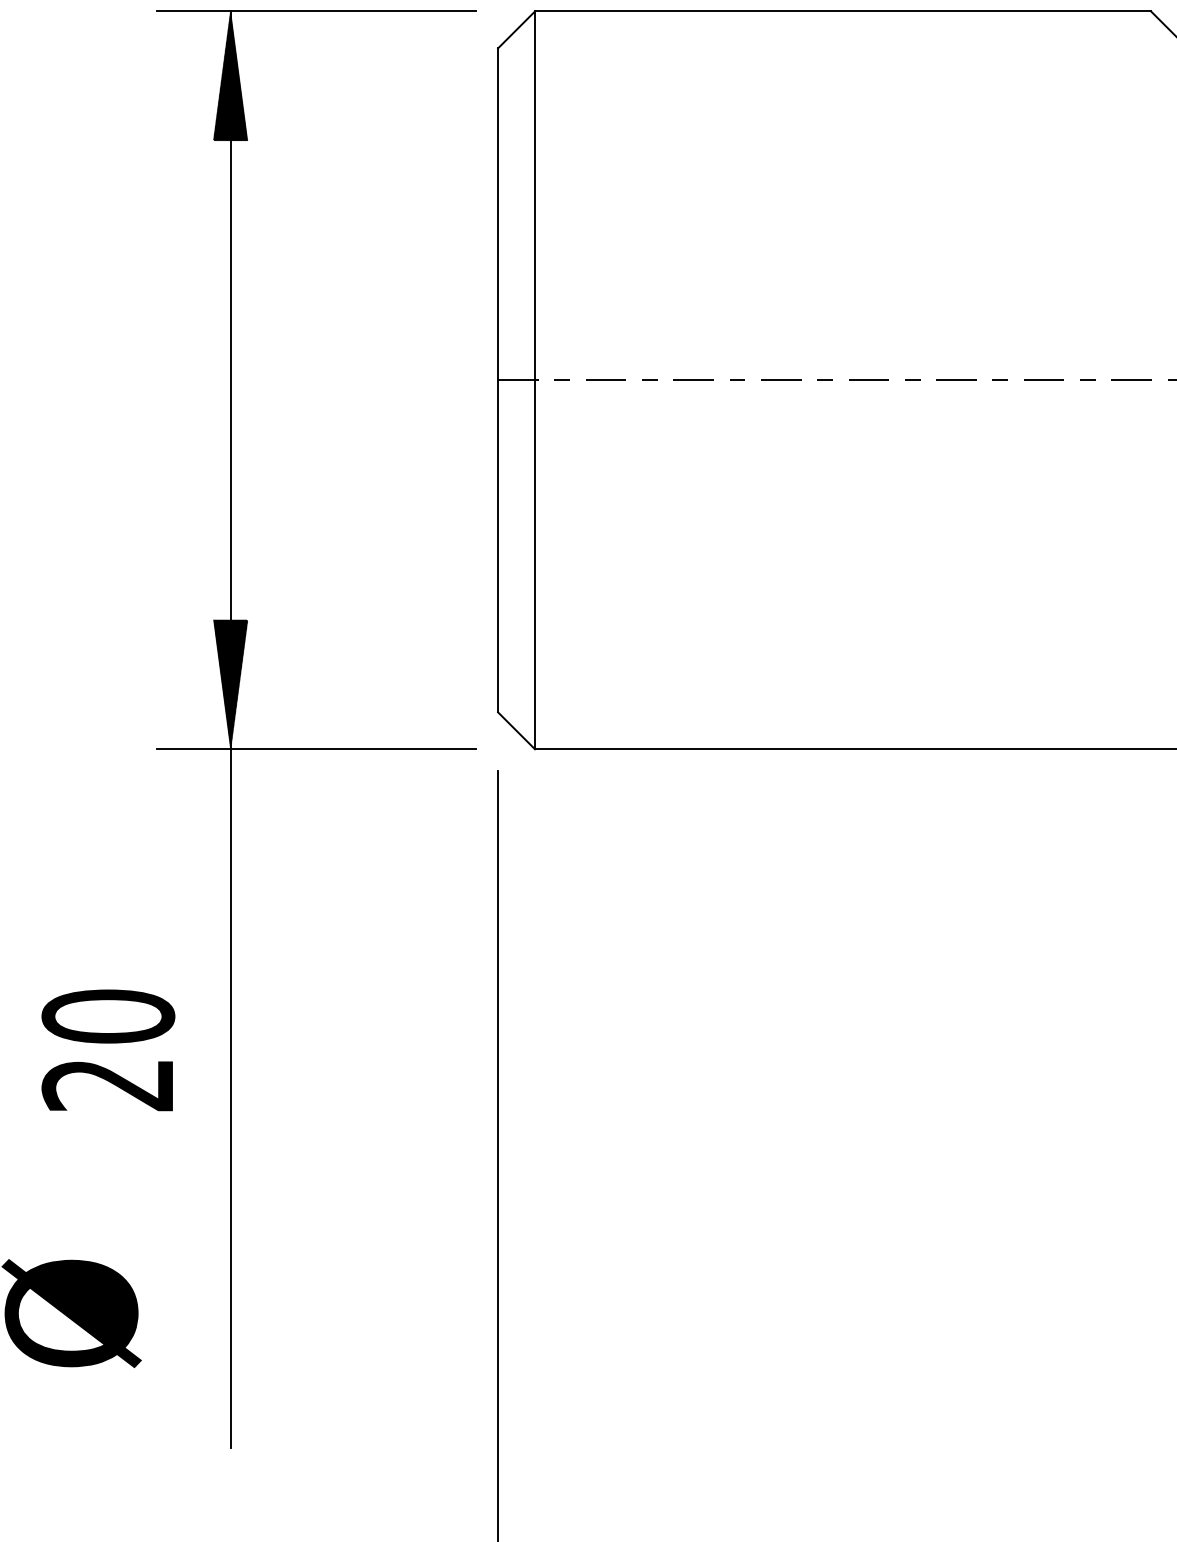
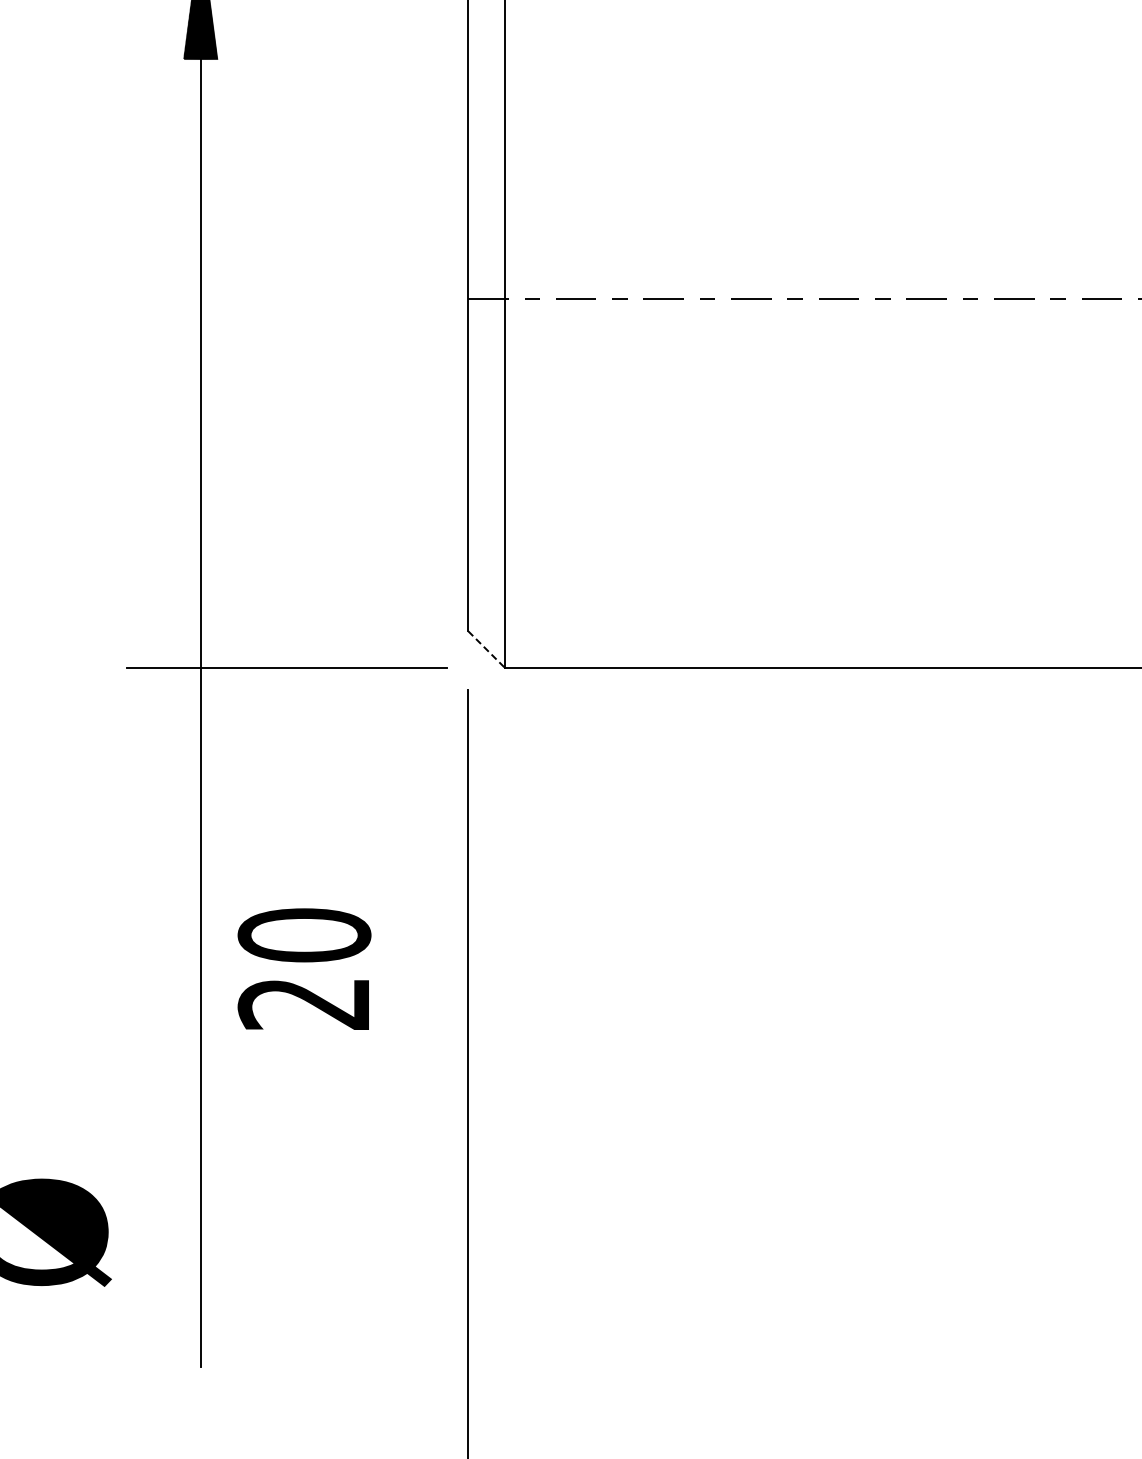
hatch: (230, 684) -> (200, 603), removed
line: (516, 731) -> (486, 650), solid -> dashed
text: (108, 1050) -> (304, 969), moved

